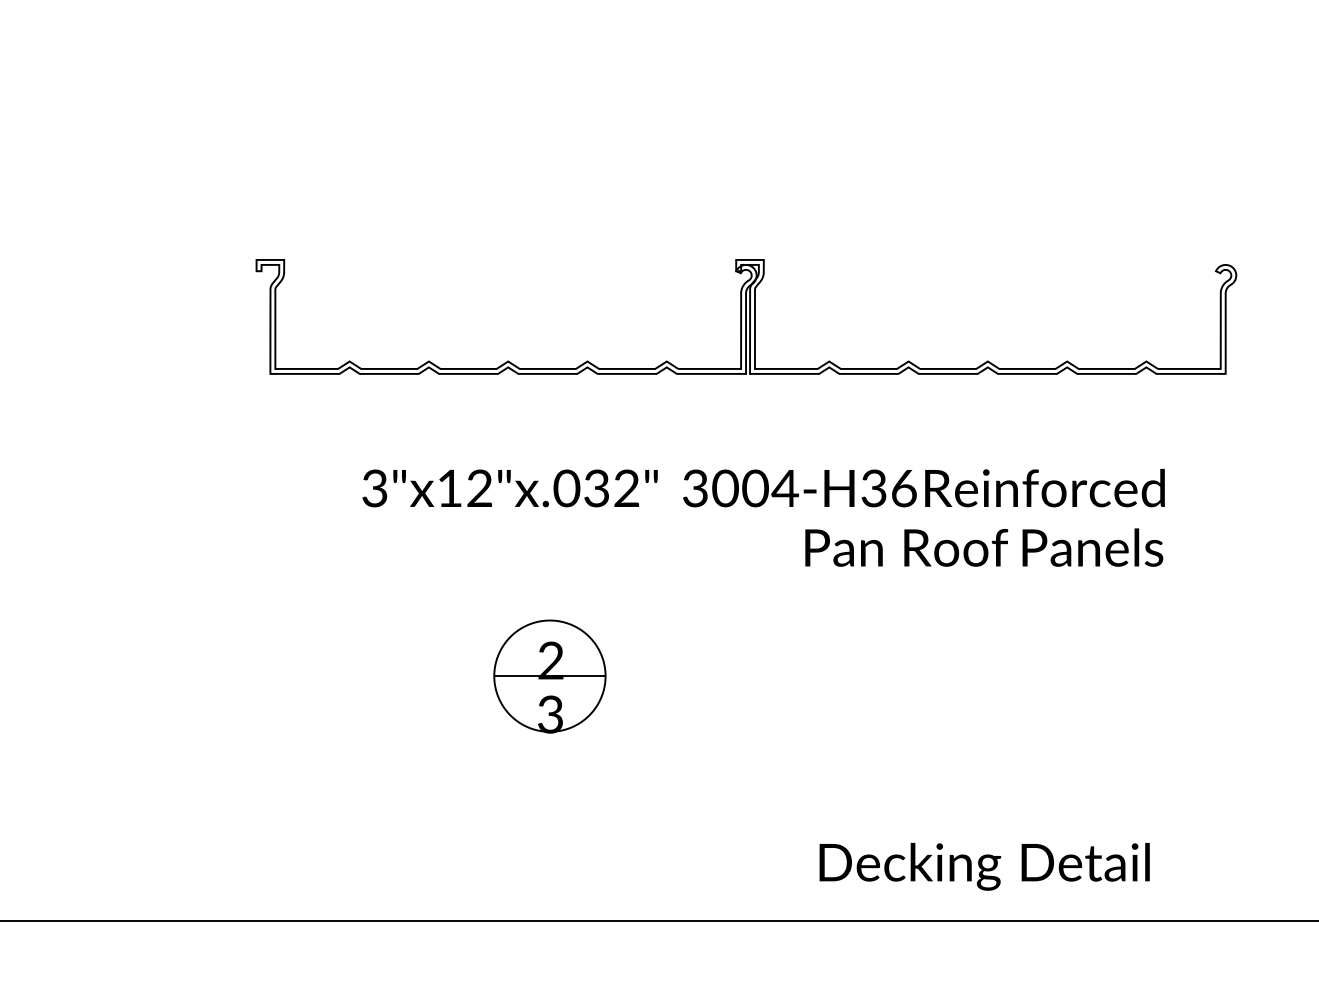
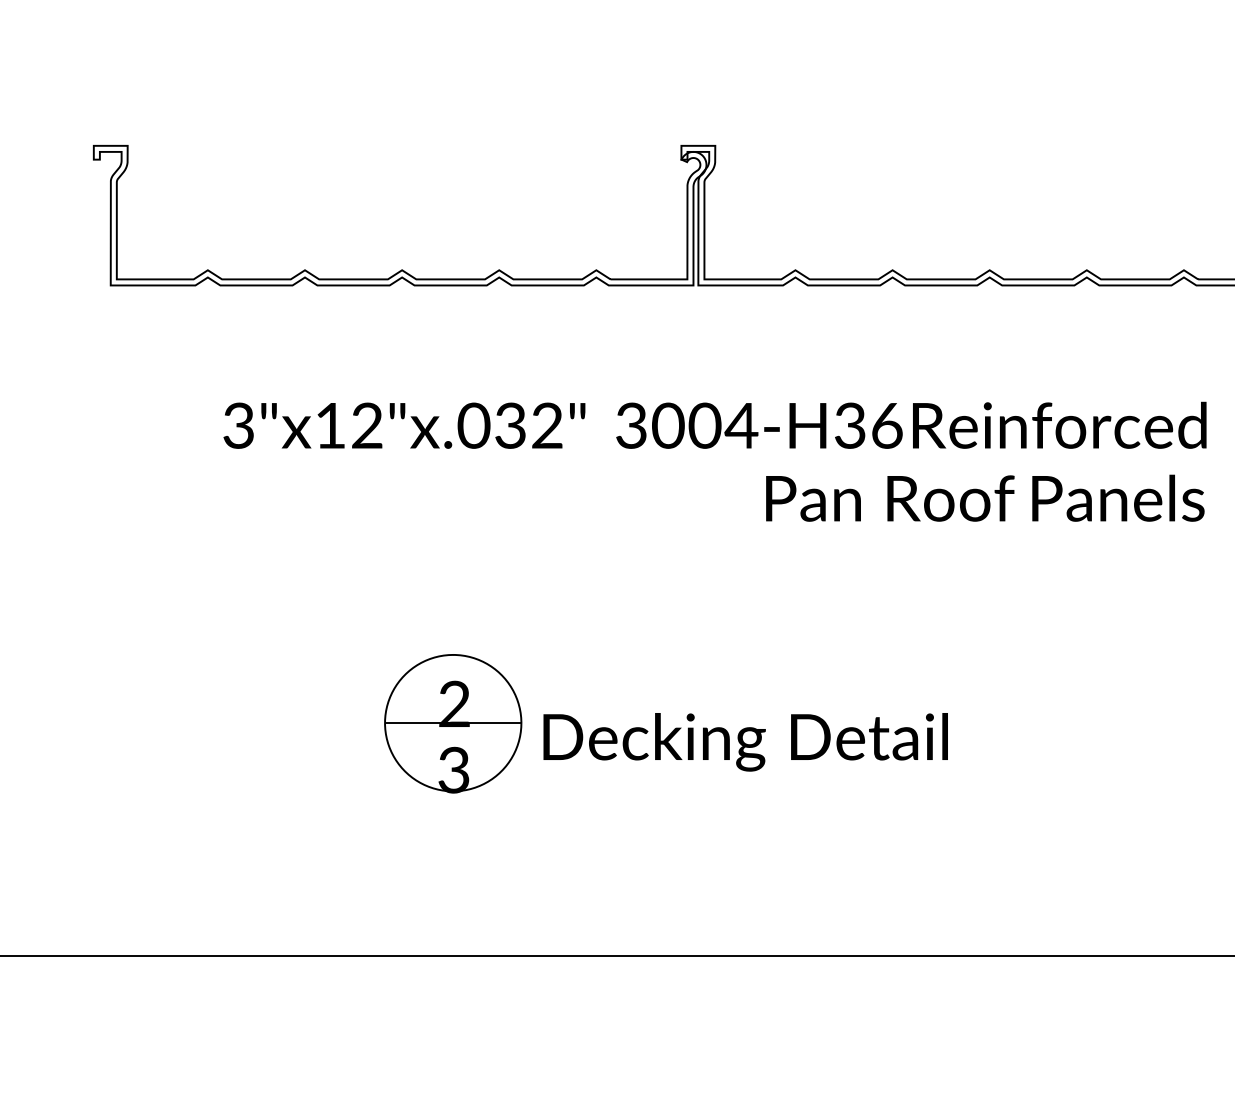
part: (549, 676) -> (452, 723), moved
text: (984, 866) -> (745, 741), moved

